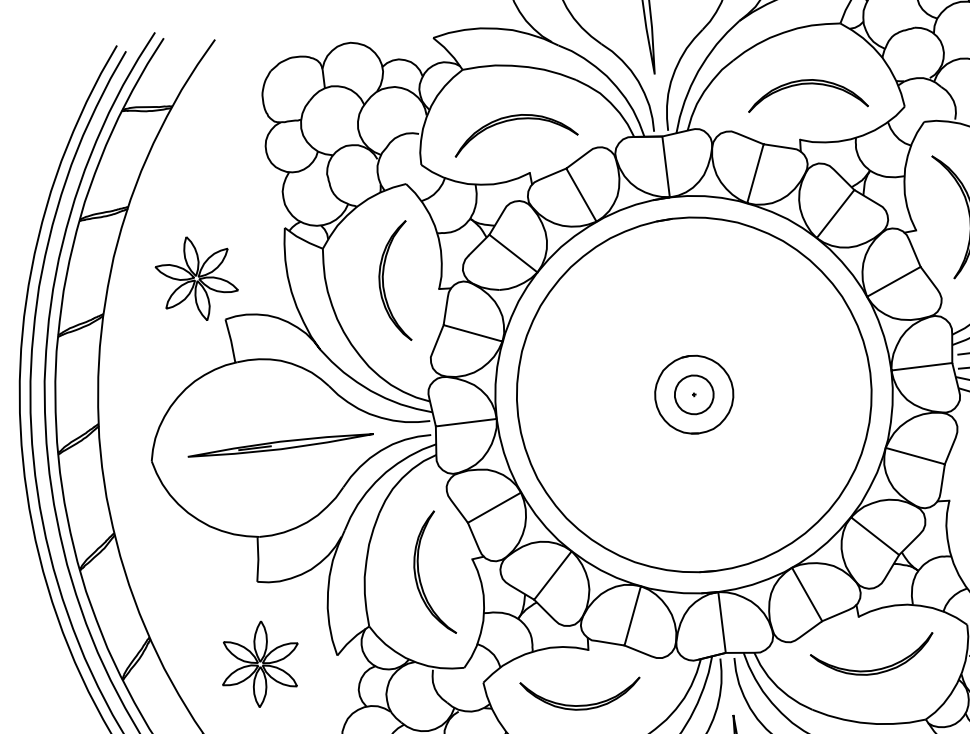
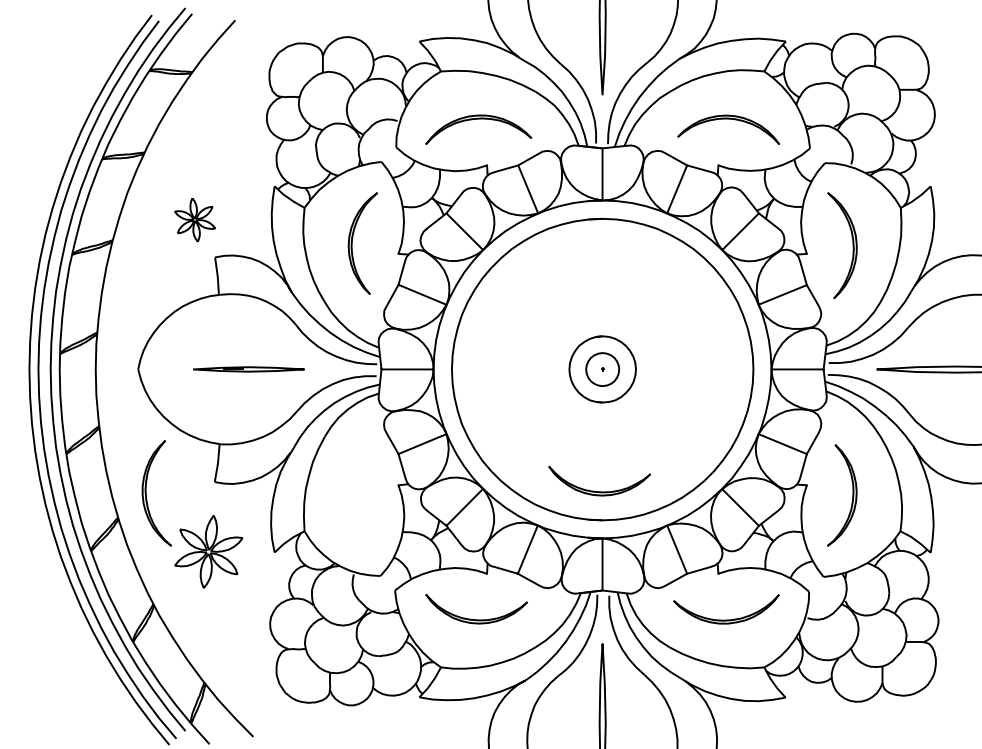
part: (195, 278) -> (194, 219), size x0.6
part: (280, 445) -> (248, 369), size x0.7
part: (708, 537) -> (599, 491), added
part: (419, 575) -> (146, 493), moved

